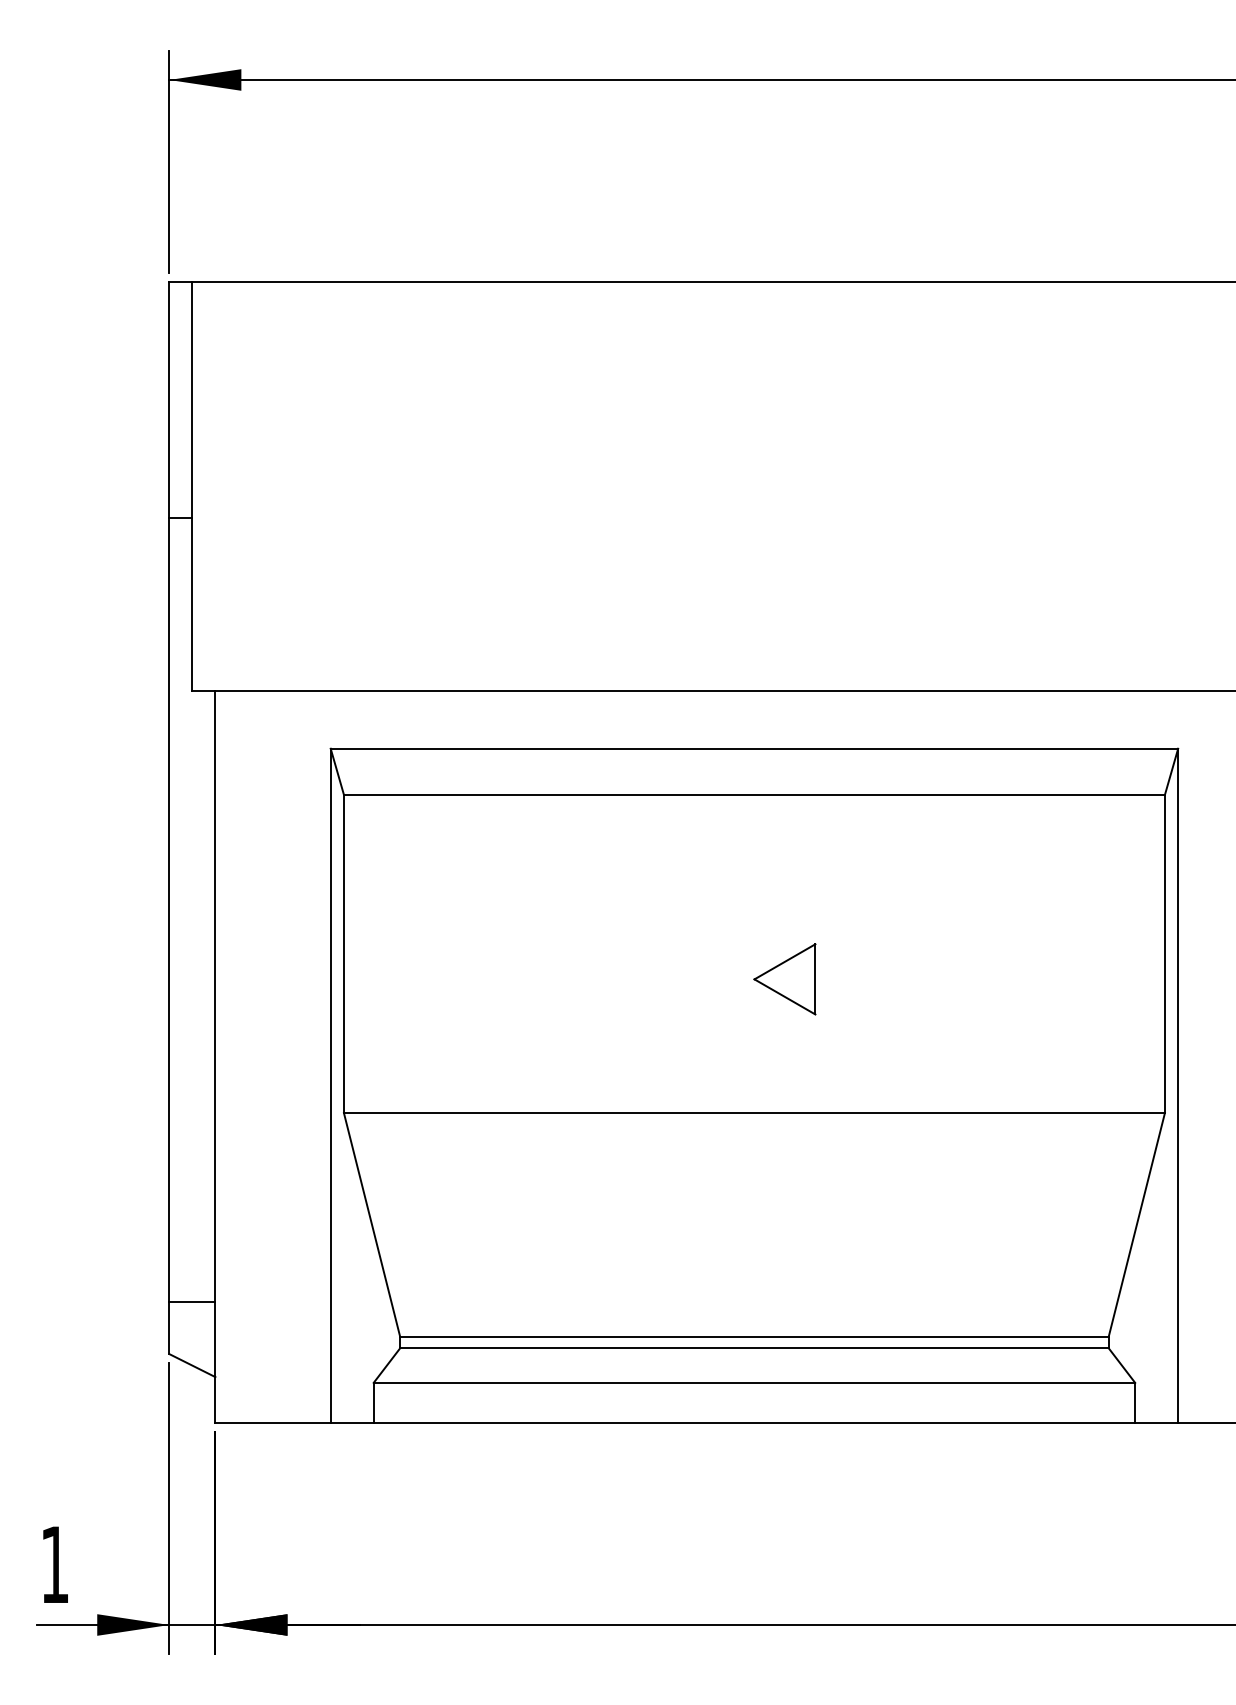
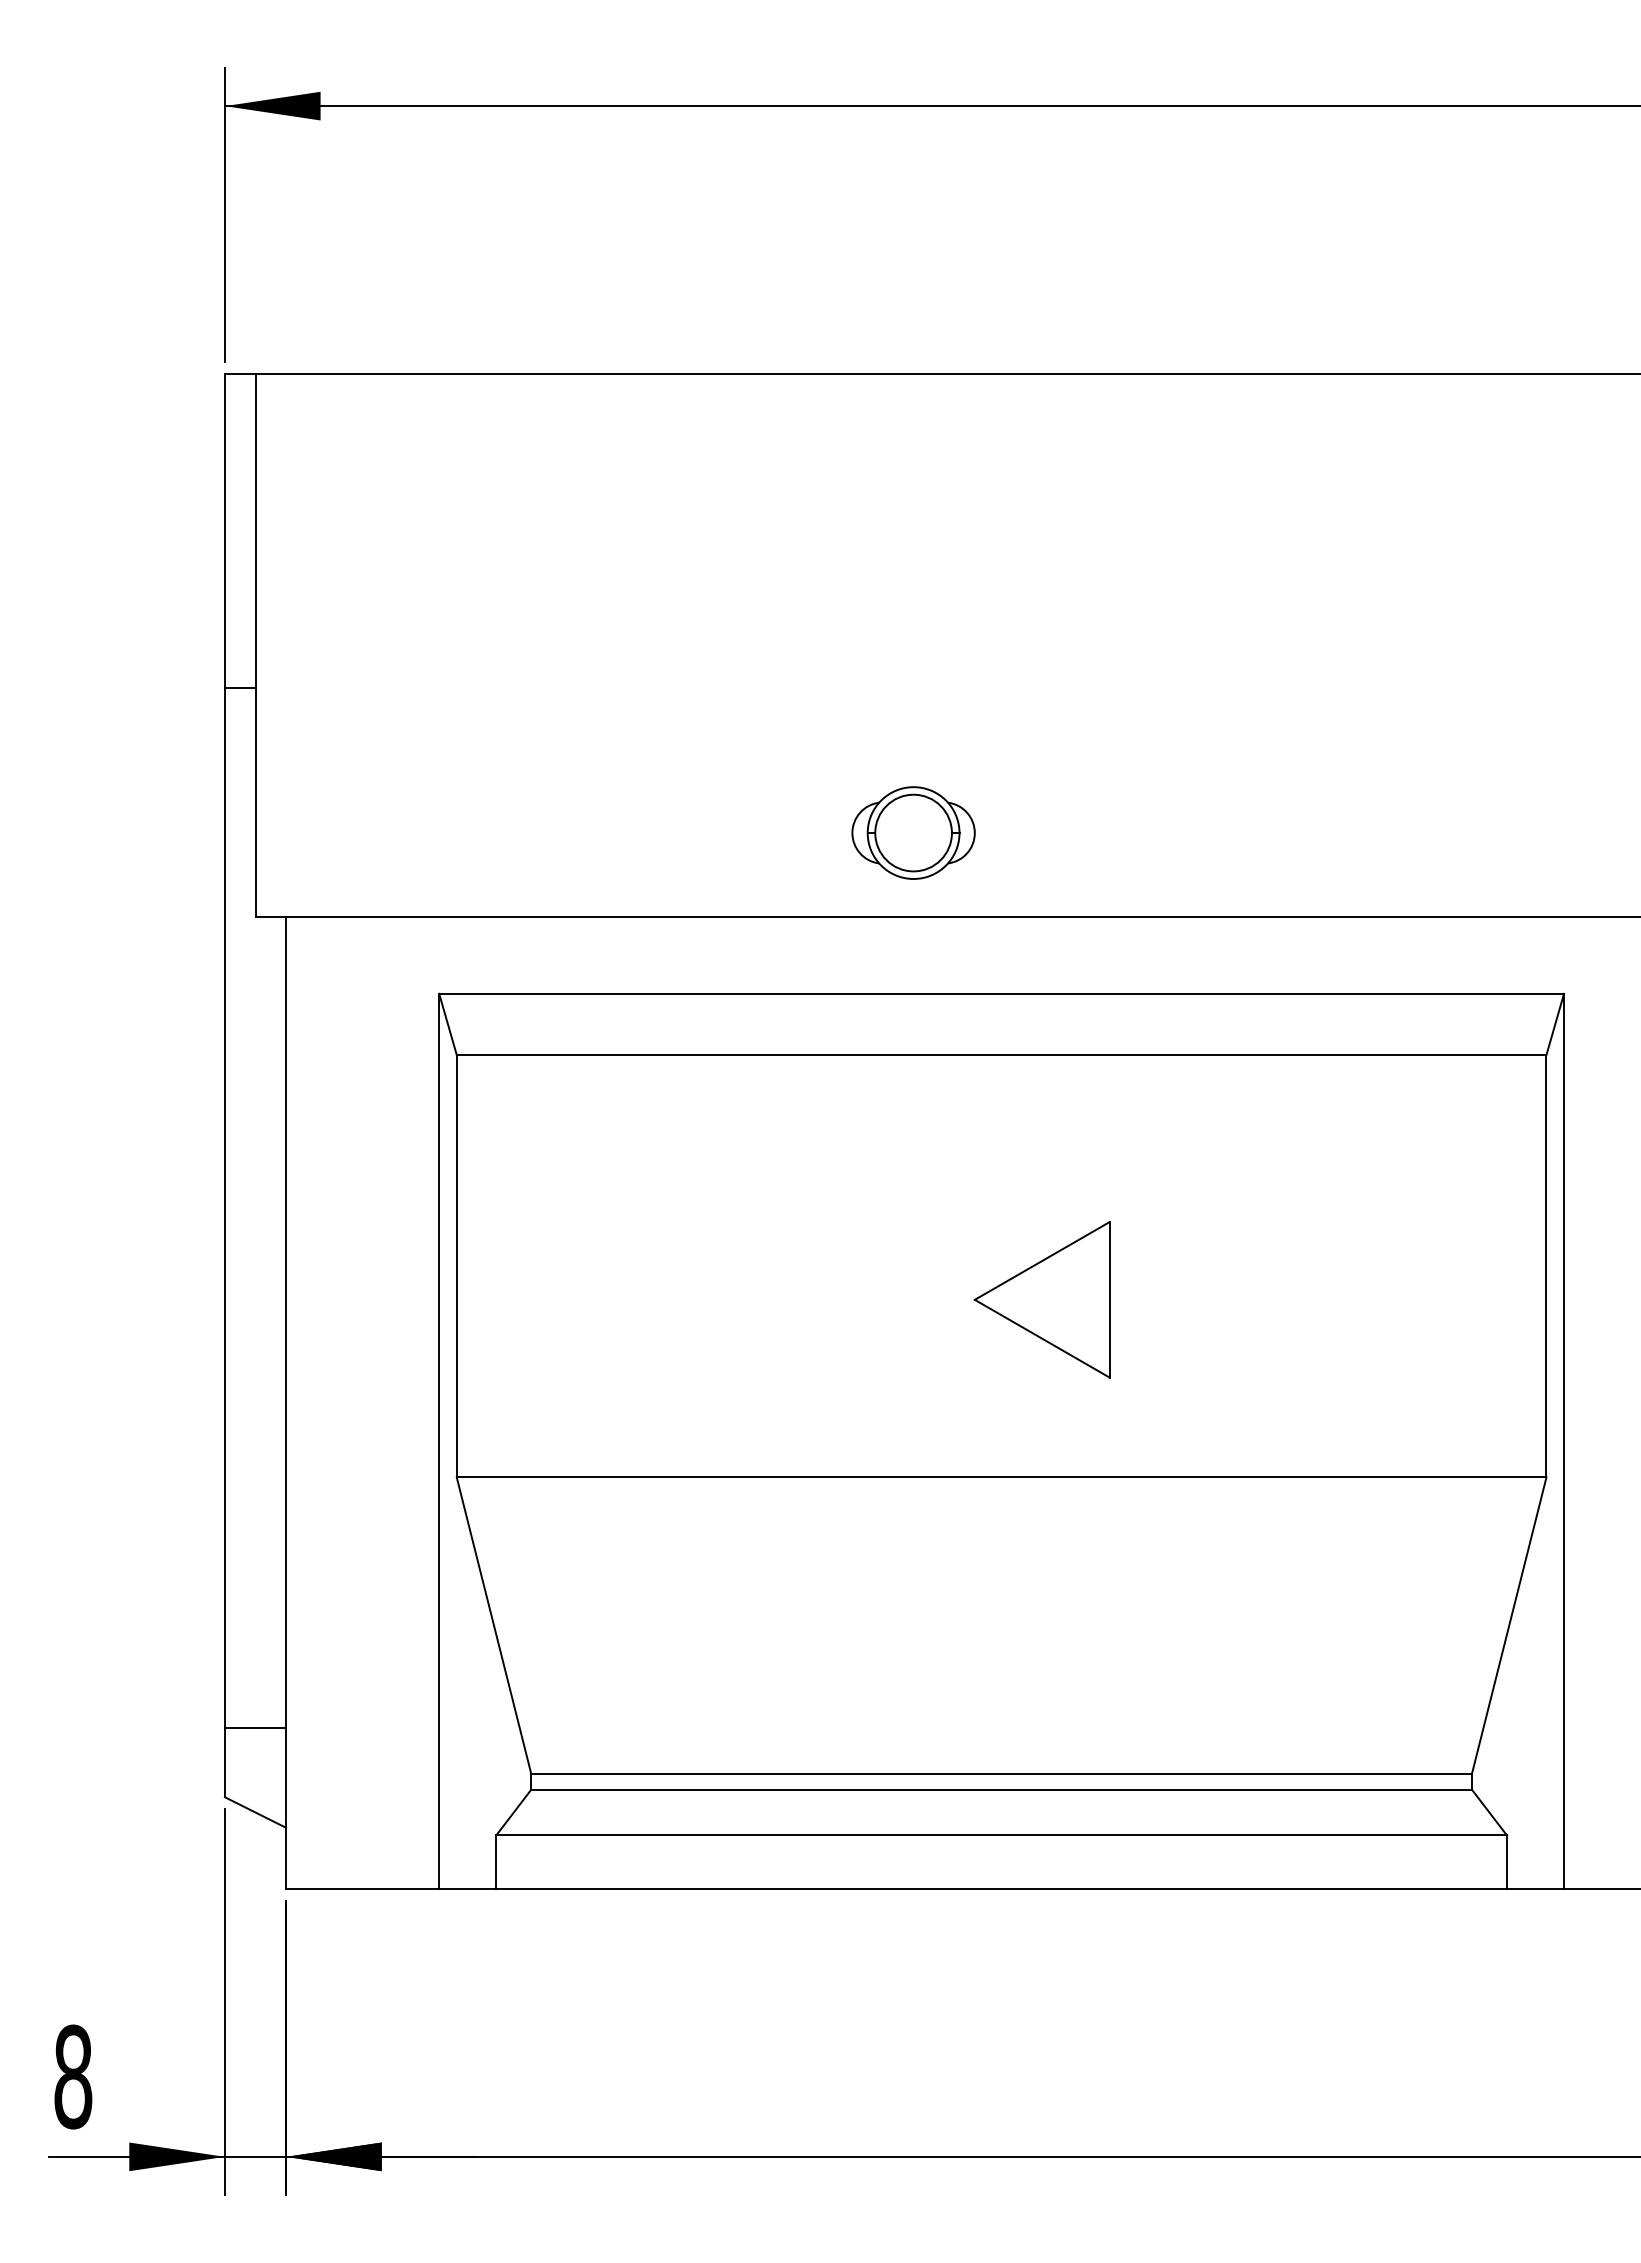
part: (688, 627) -> (913, 832), added
part: (784, 979) -> (1041, 1299), size x1.67
text: (55, 1564) -> (73, 2076), 1 -> 8

